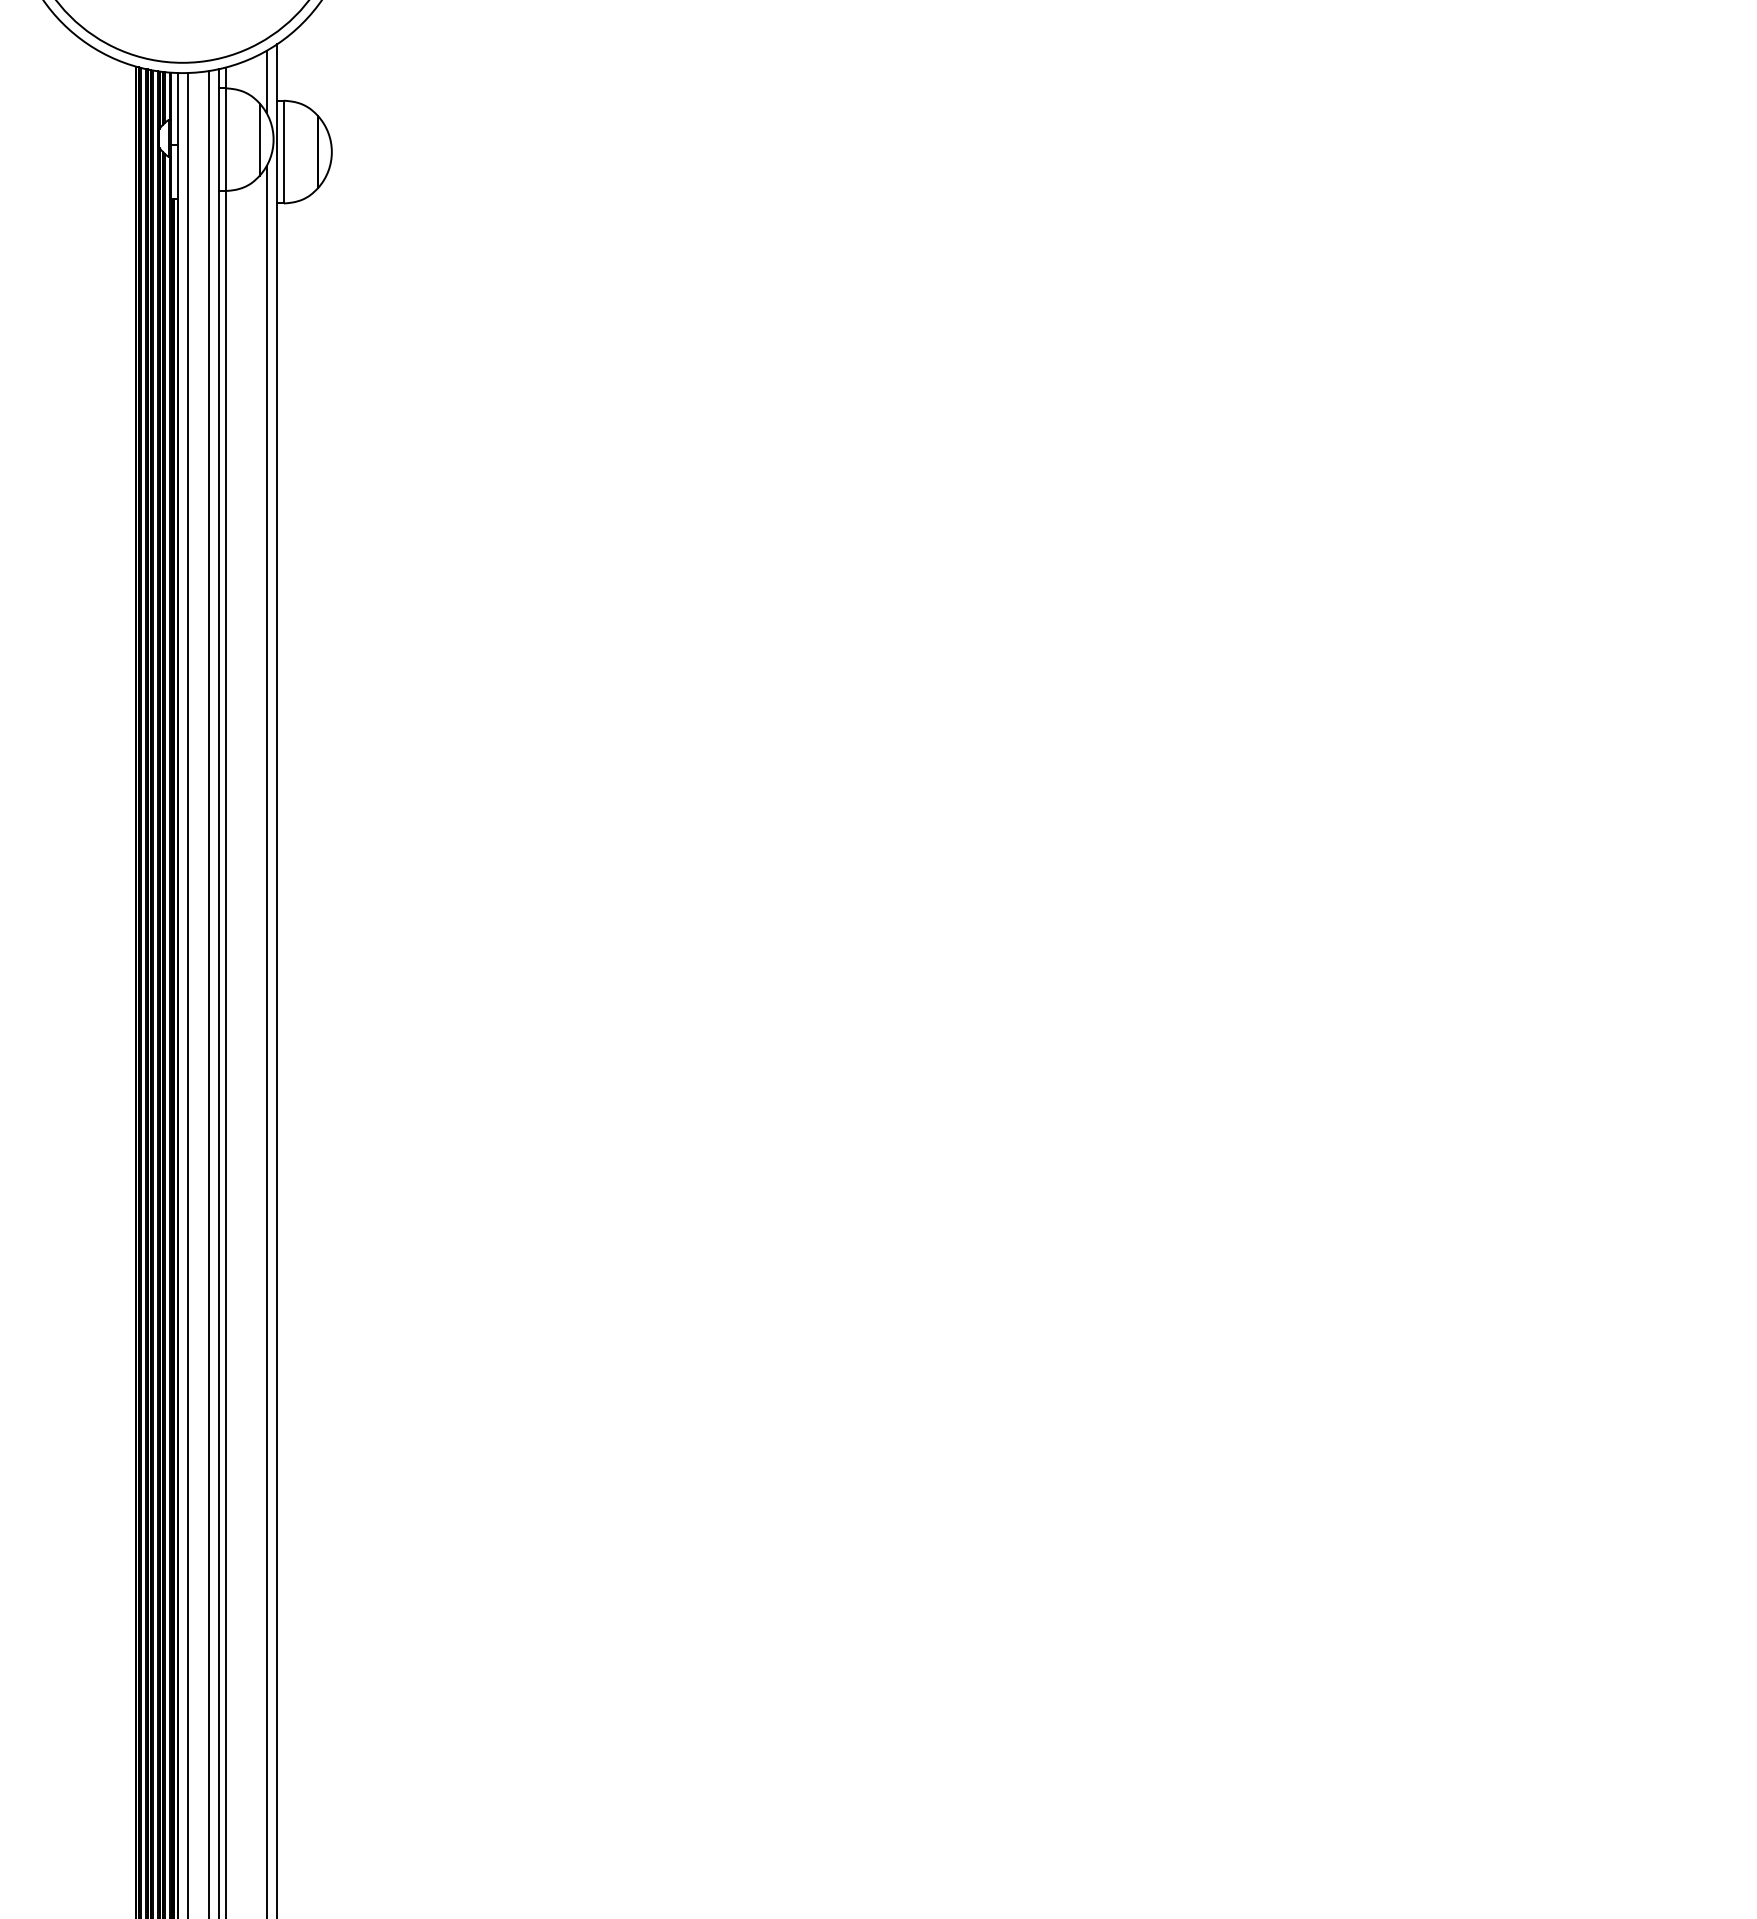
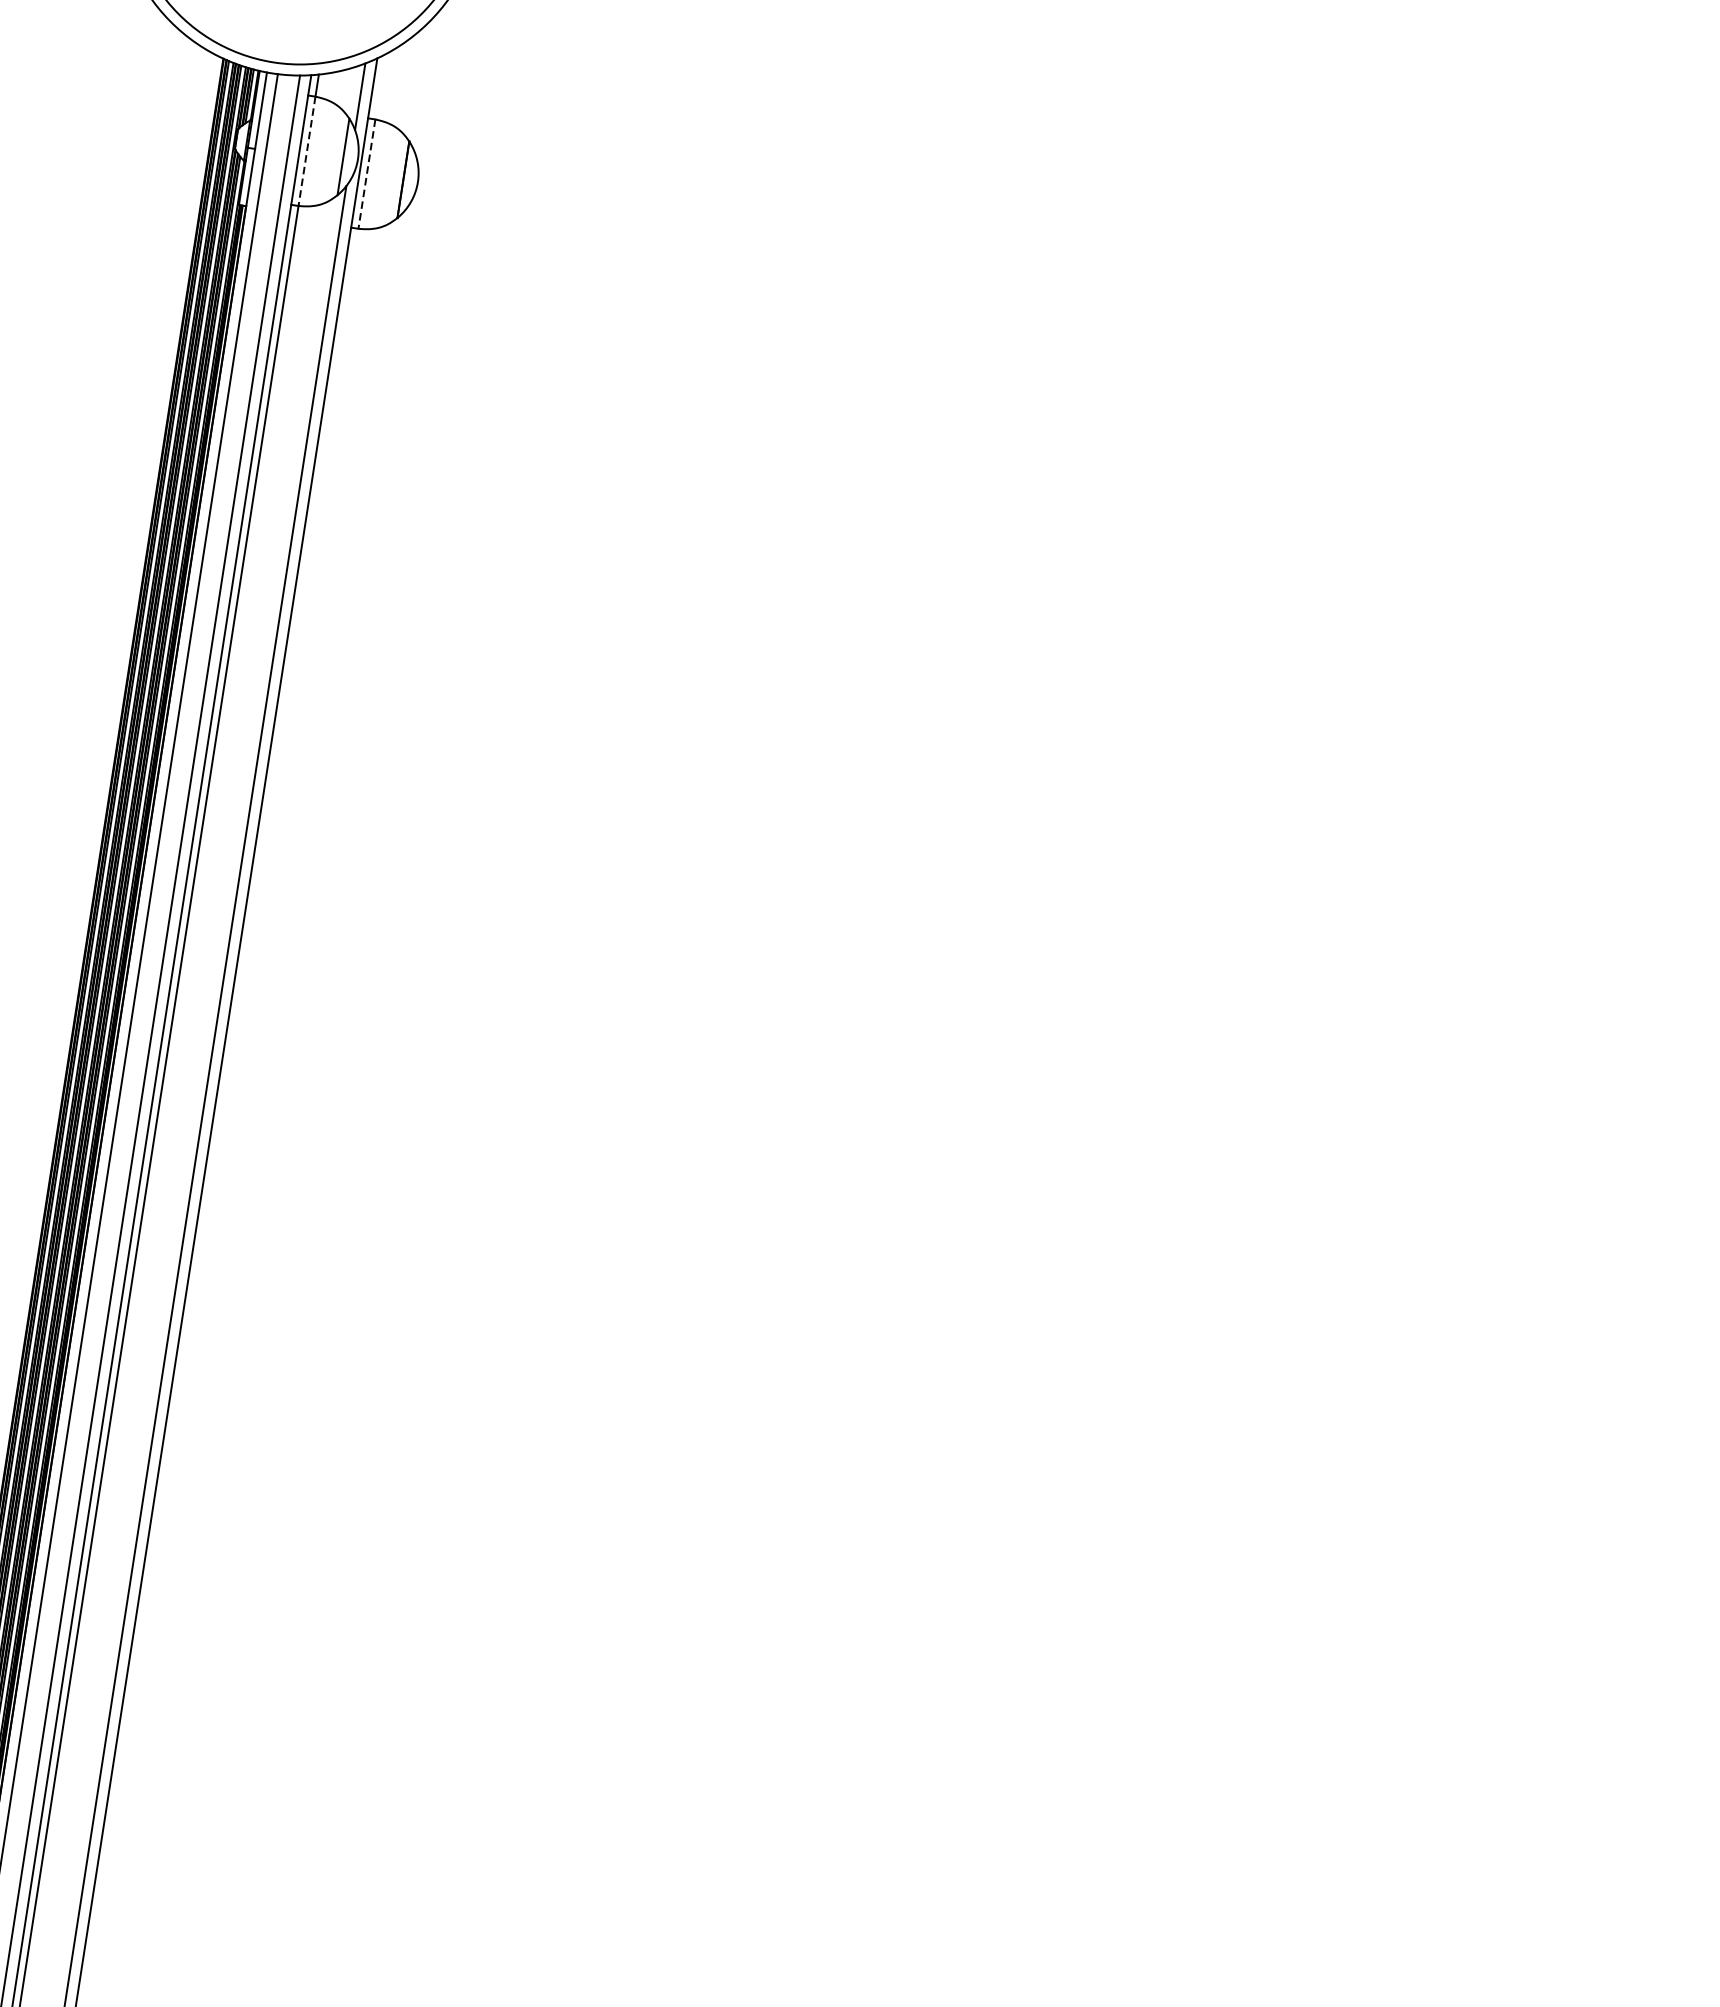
line: (225, 140) -> (306, 152), solid -> dashed
line: (283, 152) -> (366, 174), solid -> dashed

